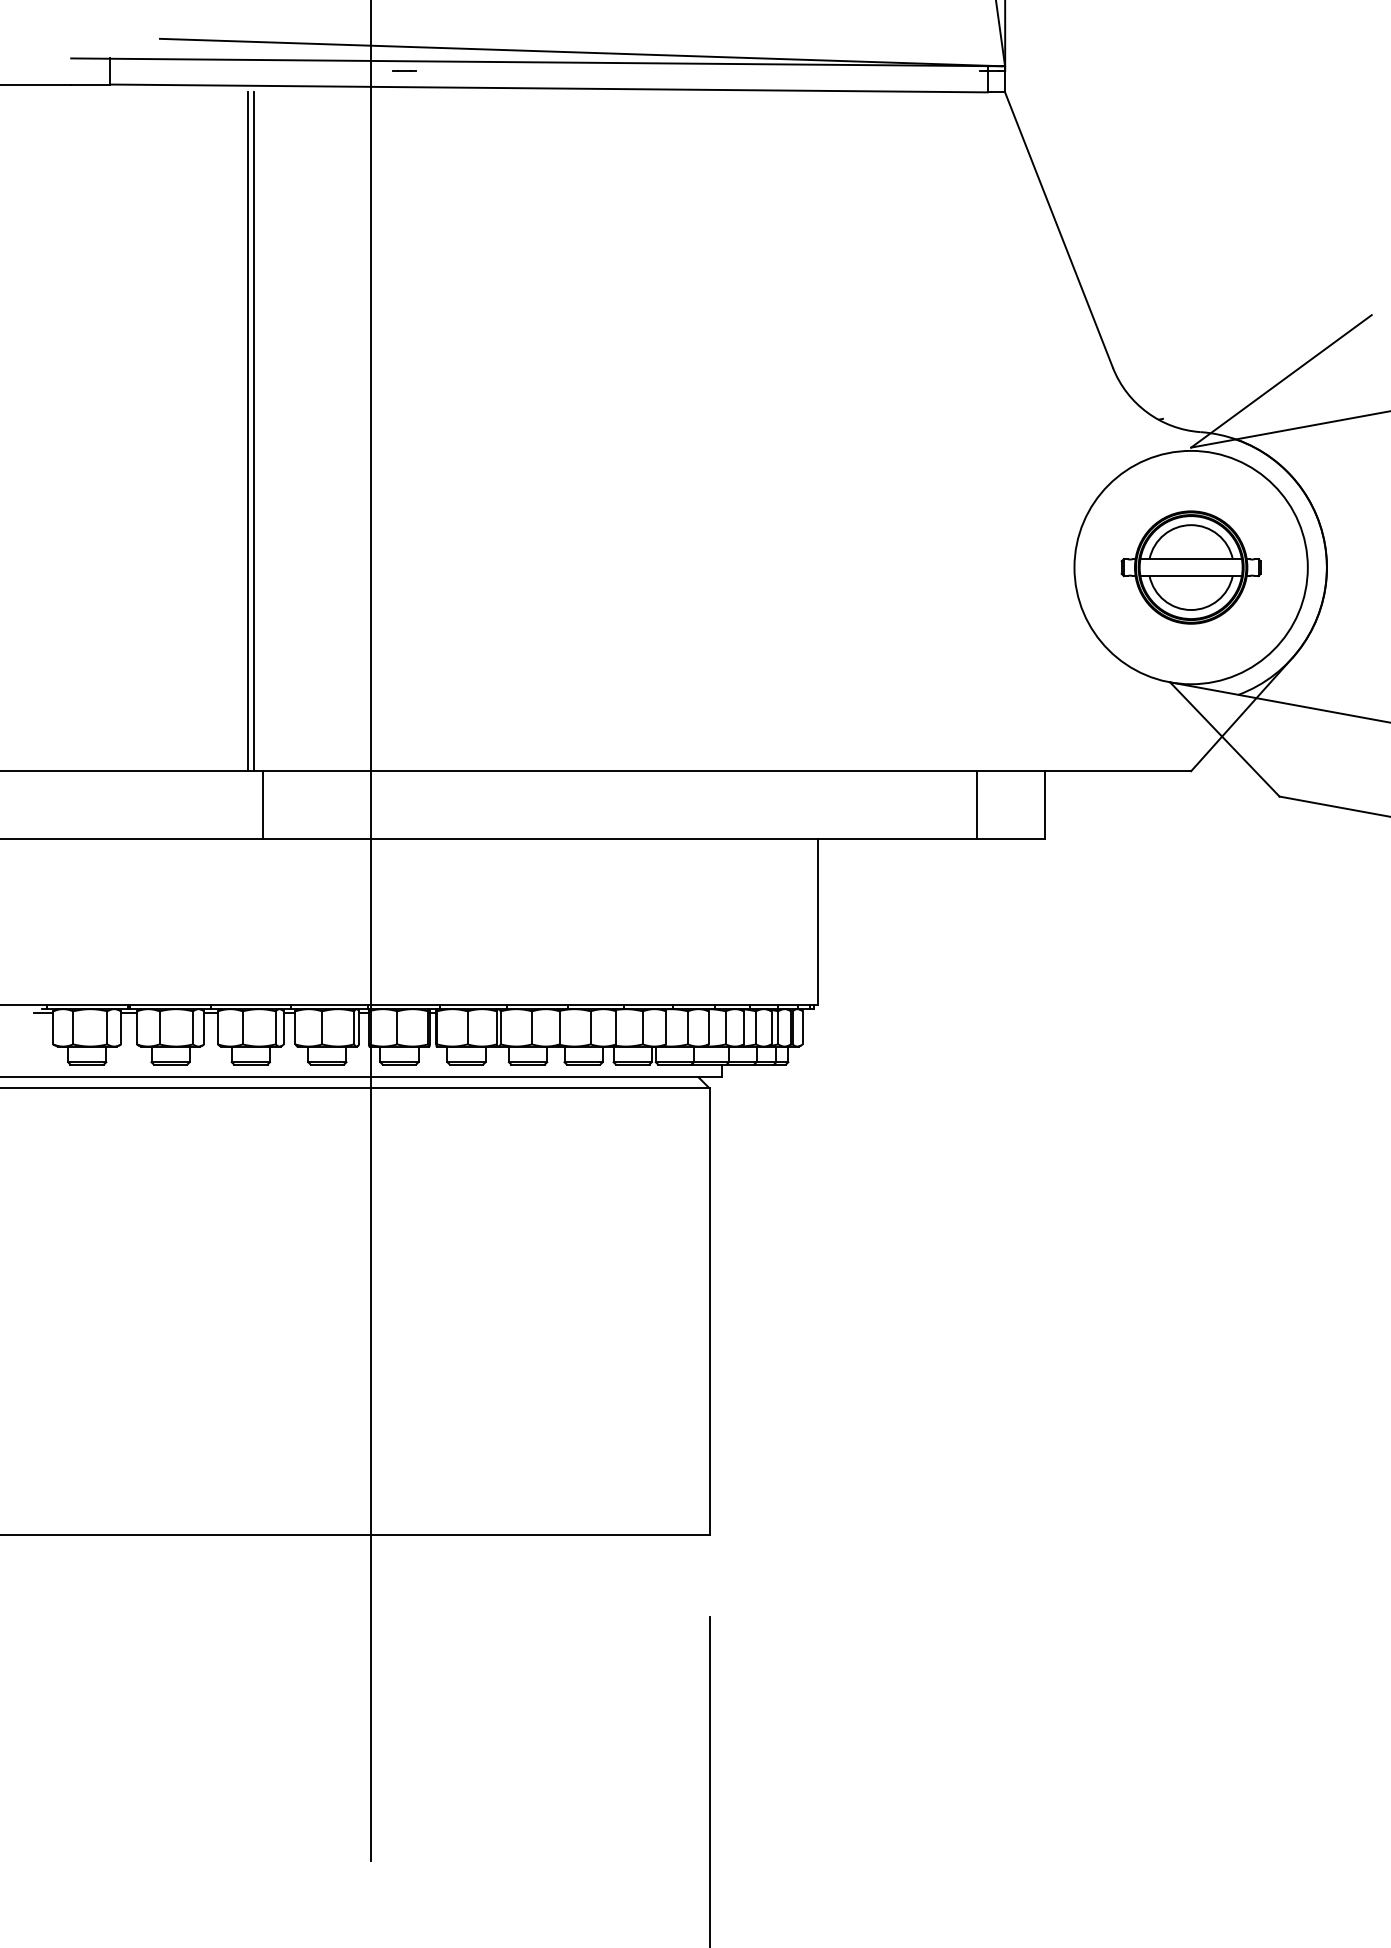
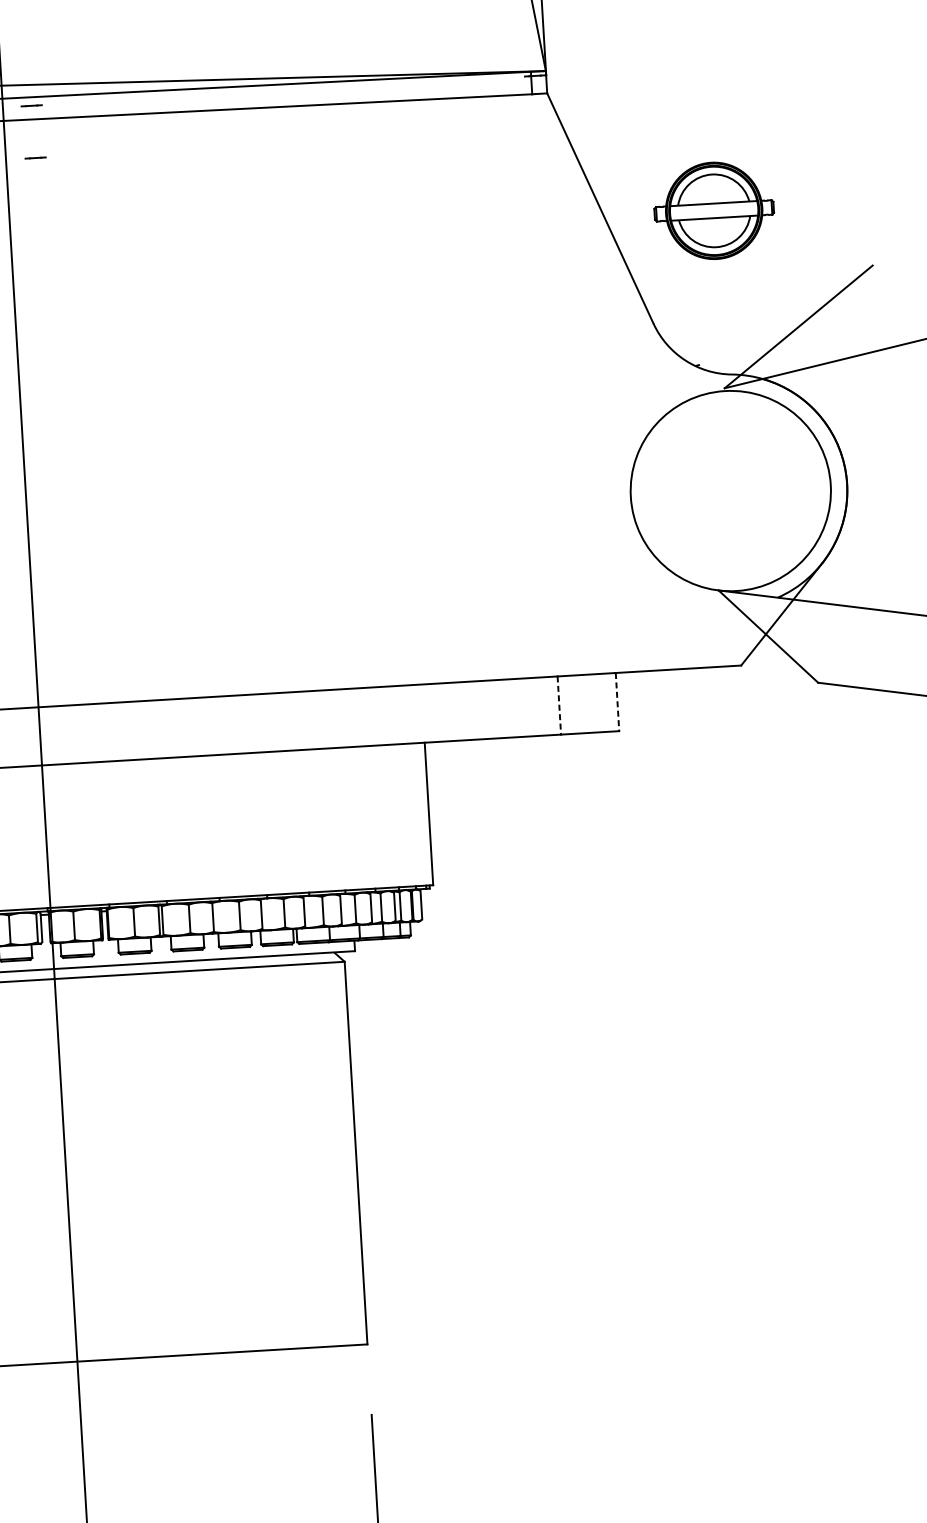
line: (405, 131) -> (35, 157), added
part: (1190, 567) -> (713, 210), moved
line: (976, 805) -> (559, 705), solid -> dashed
line: (1044, 805) -> (617, 702), solid -> dashed

